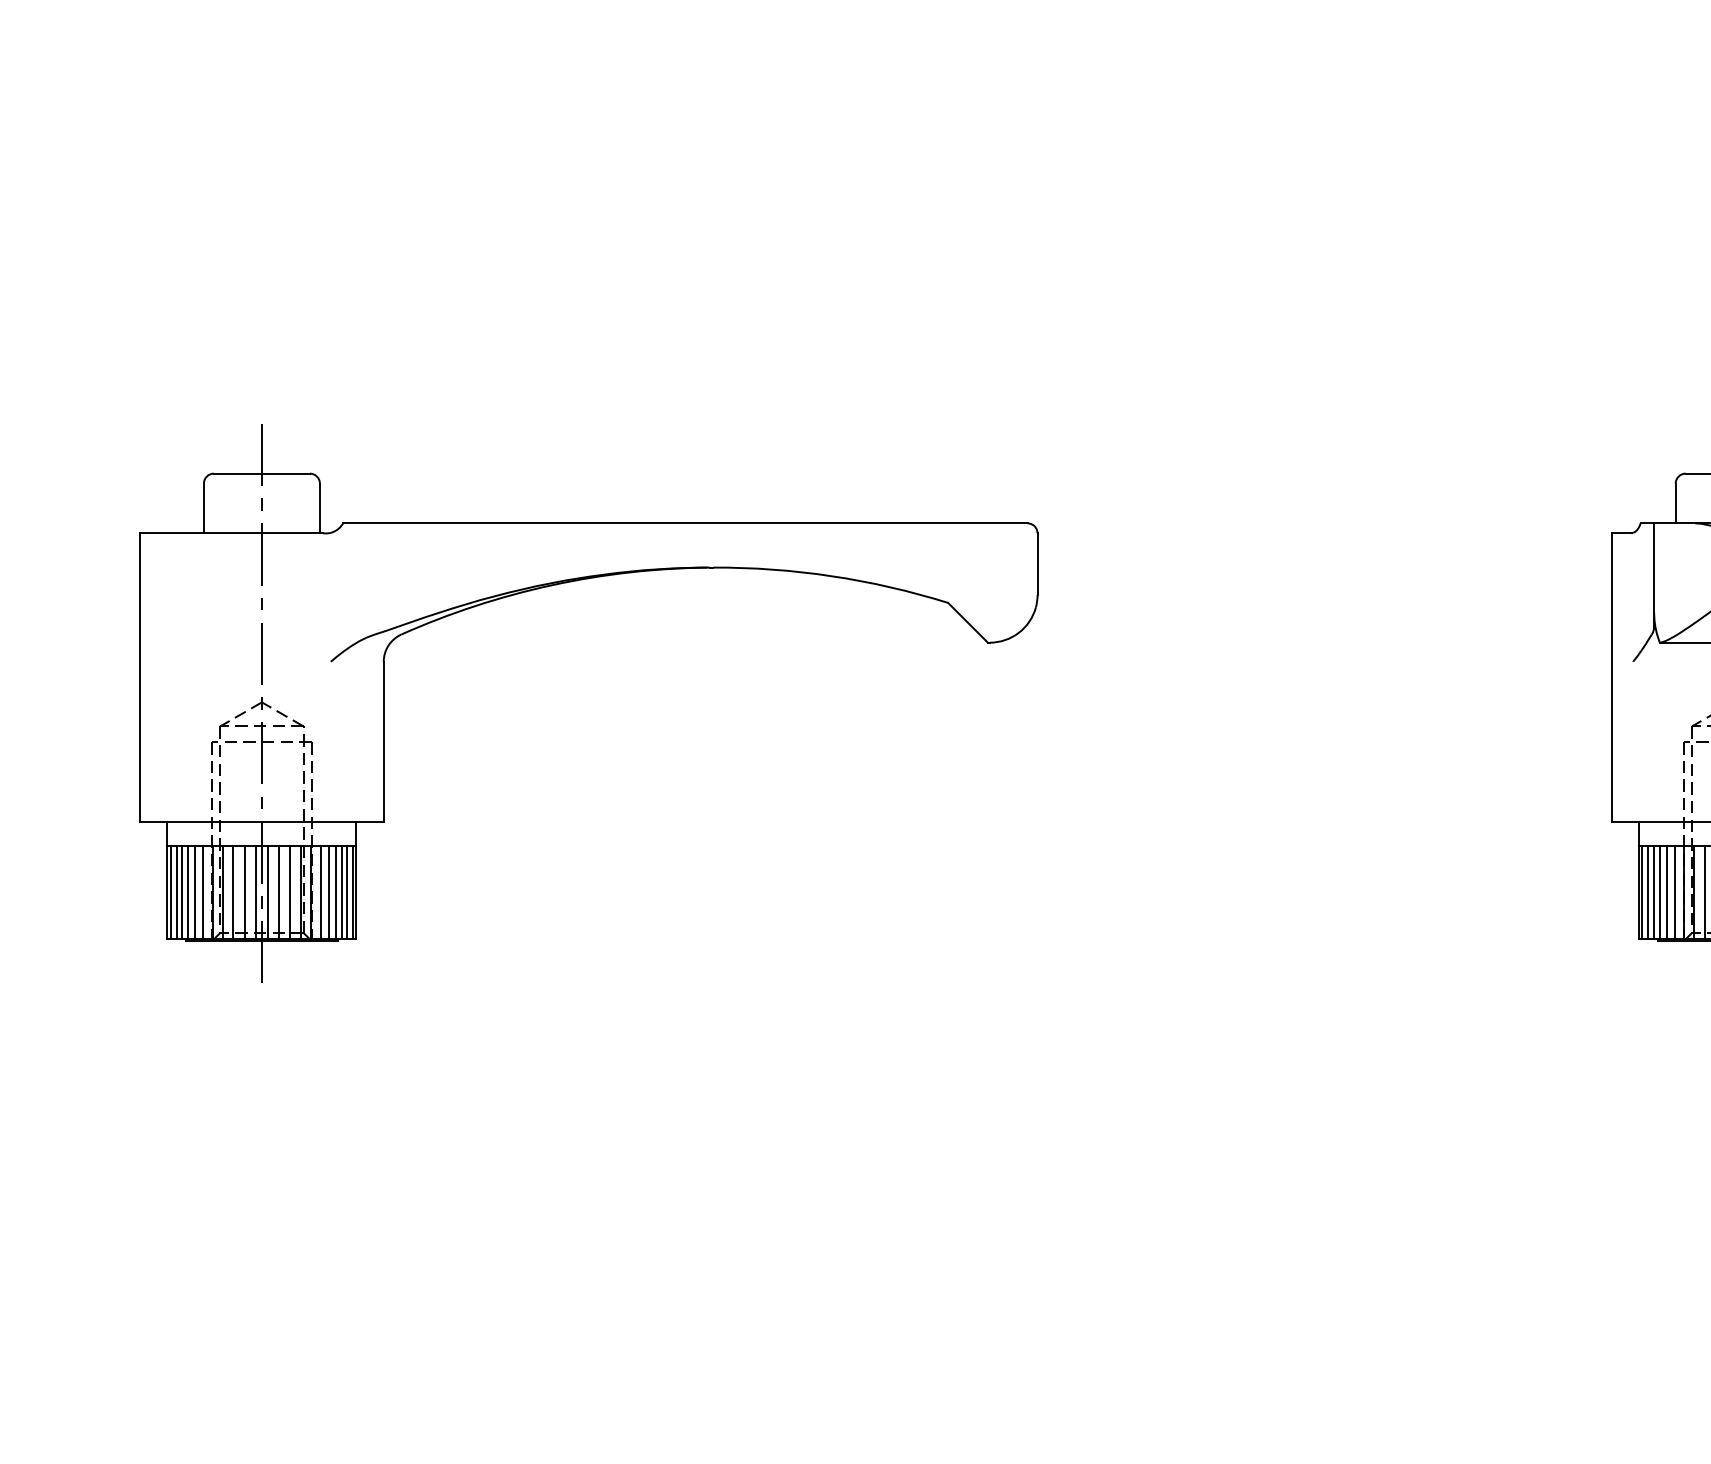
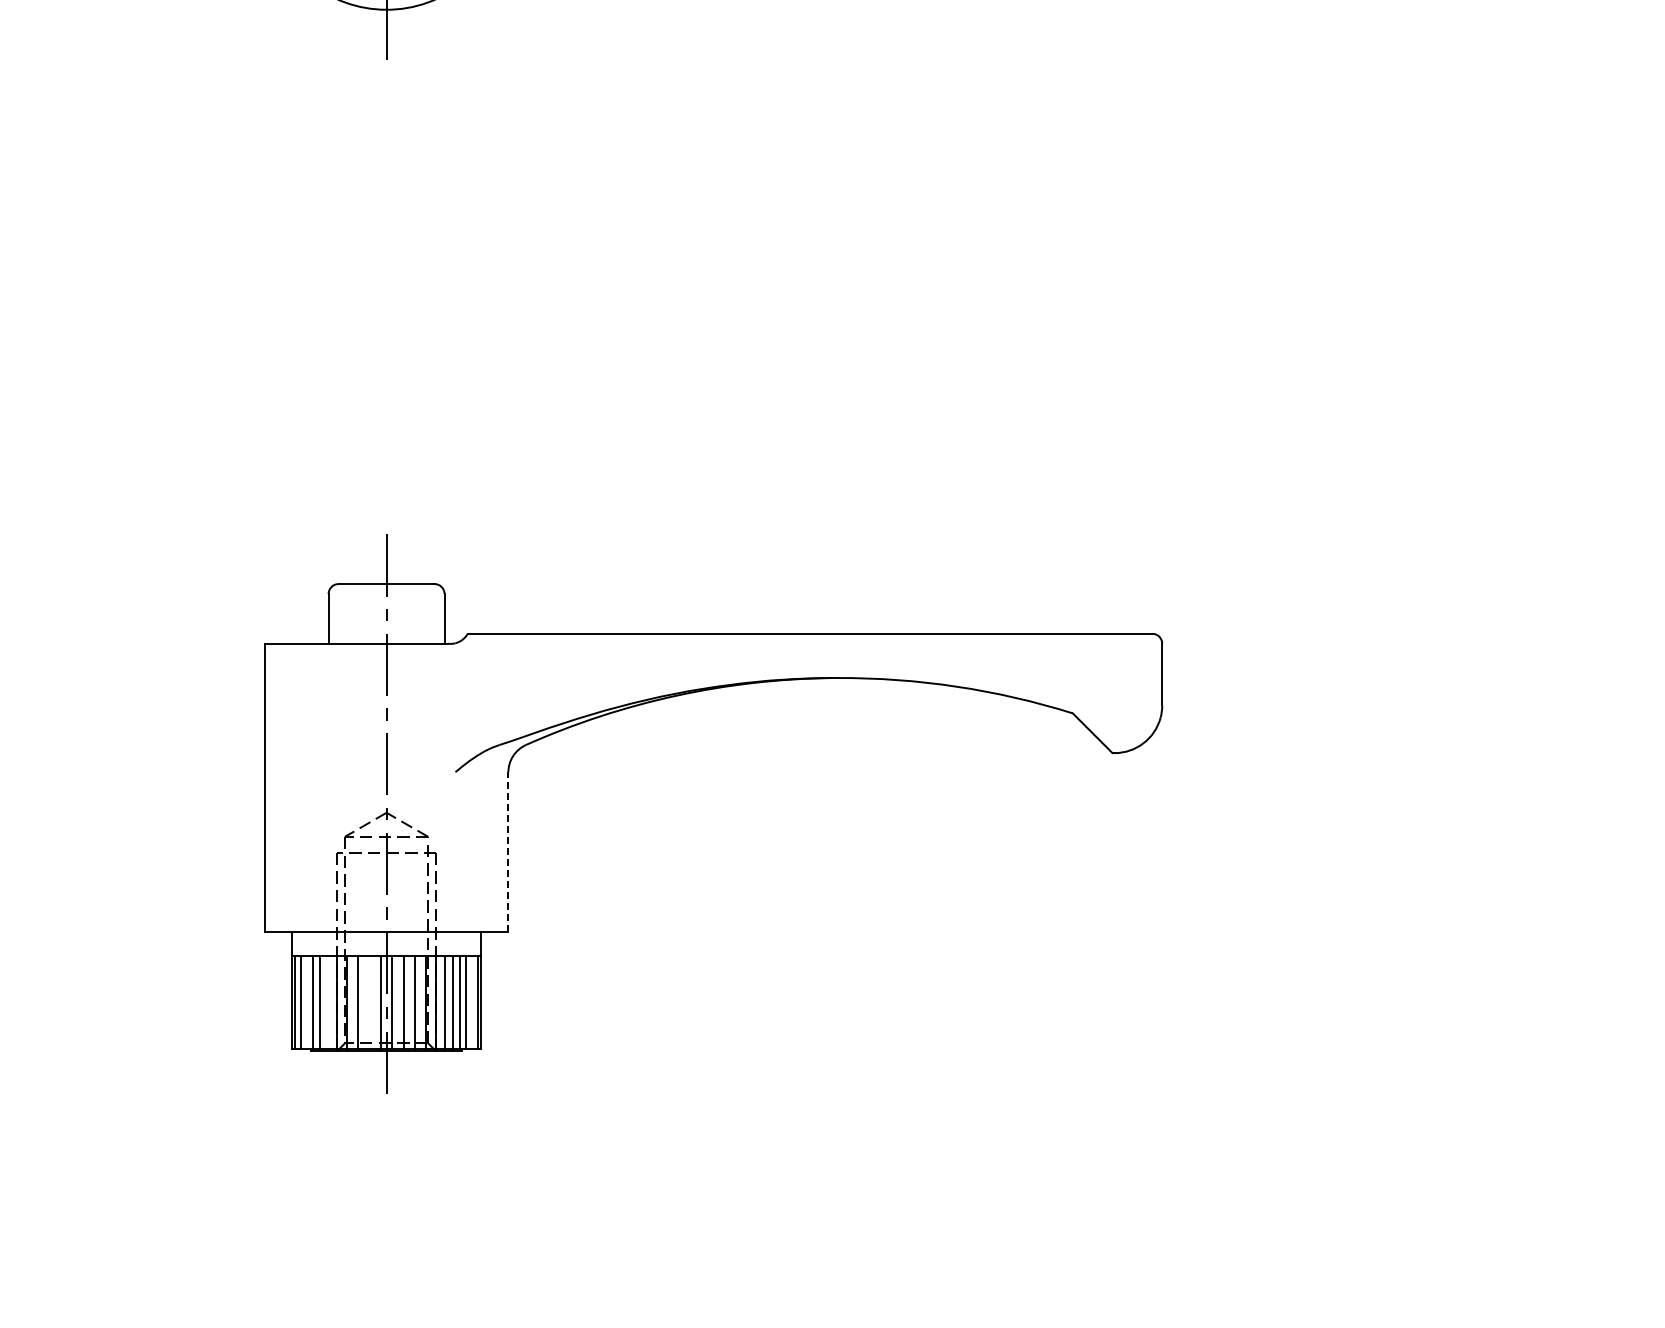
line: (383, 741) -> (508, 851), solid -> dashed
line: (182, 892) -> (307, 1002), removed
line: (203, 892) -> (328, 1002), removed
line: (244, 892) -> (369, 1002), removed
line: (347, 892) -> (472, 1002), removed

